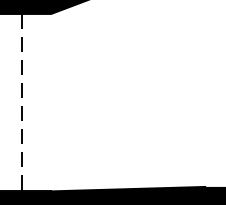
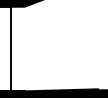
line: (21, 103) -> (10, 49), dashed -> solid

